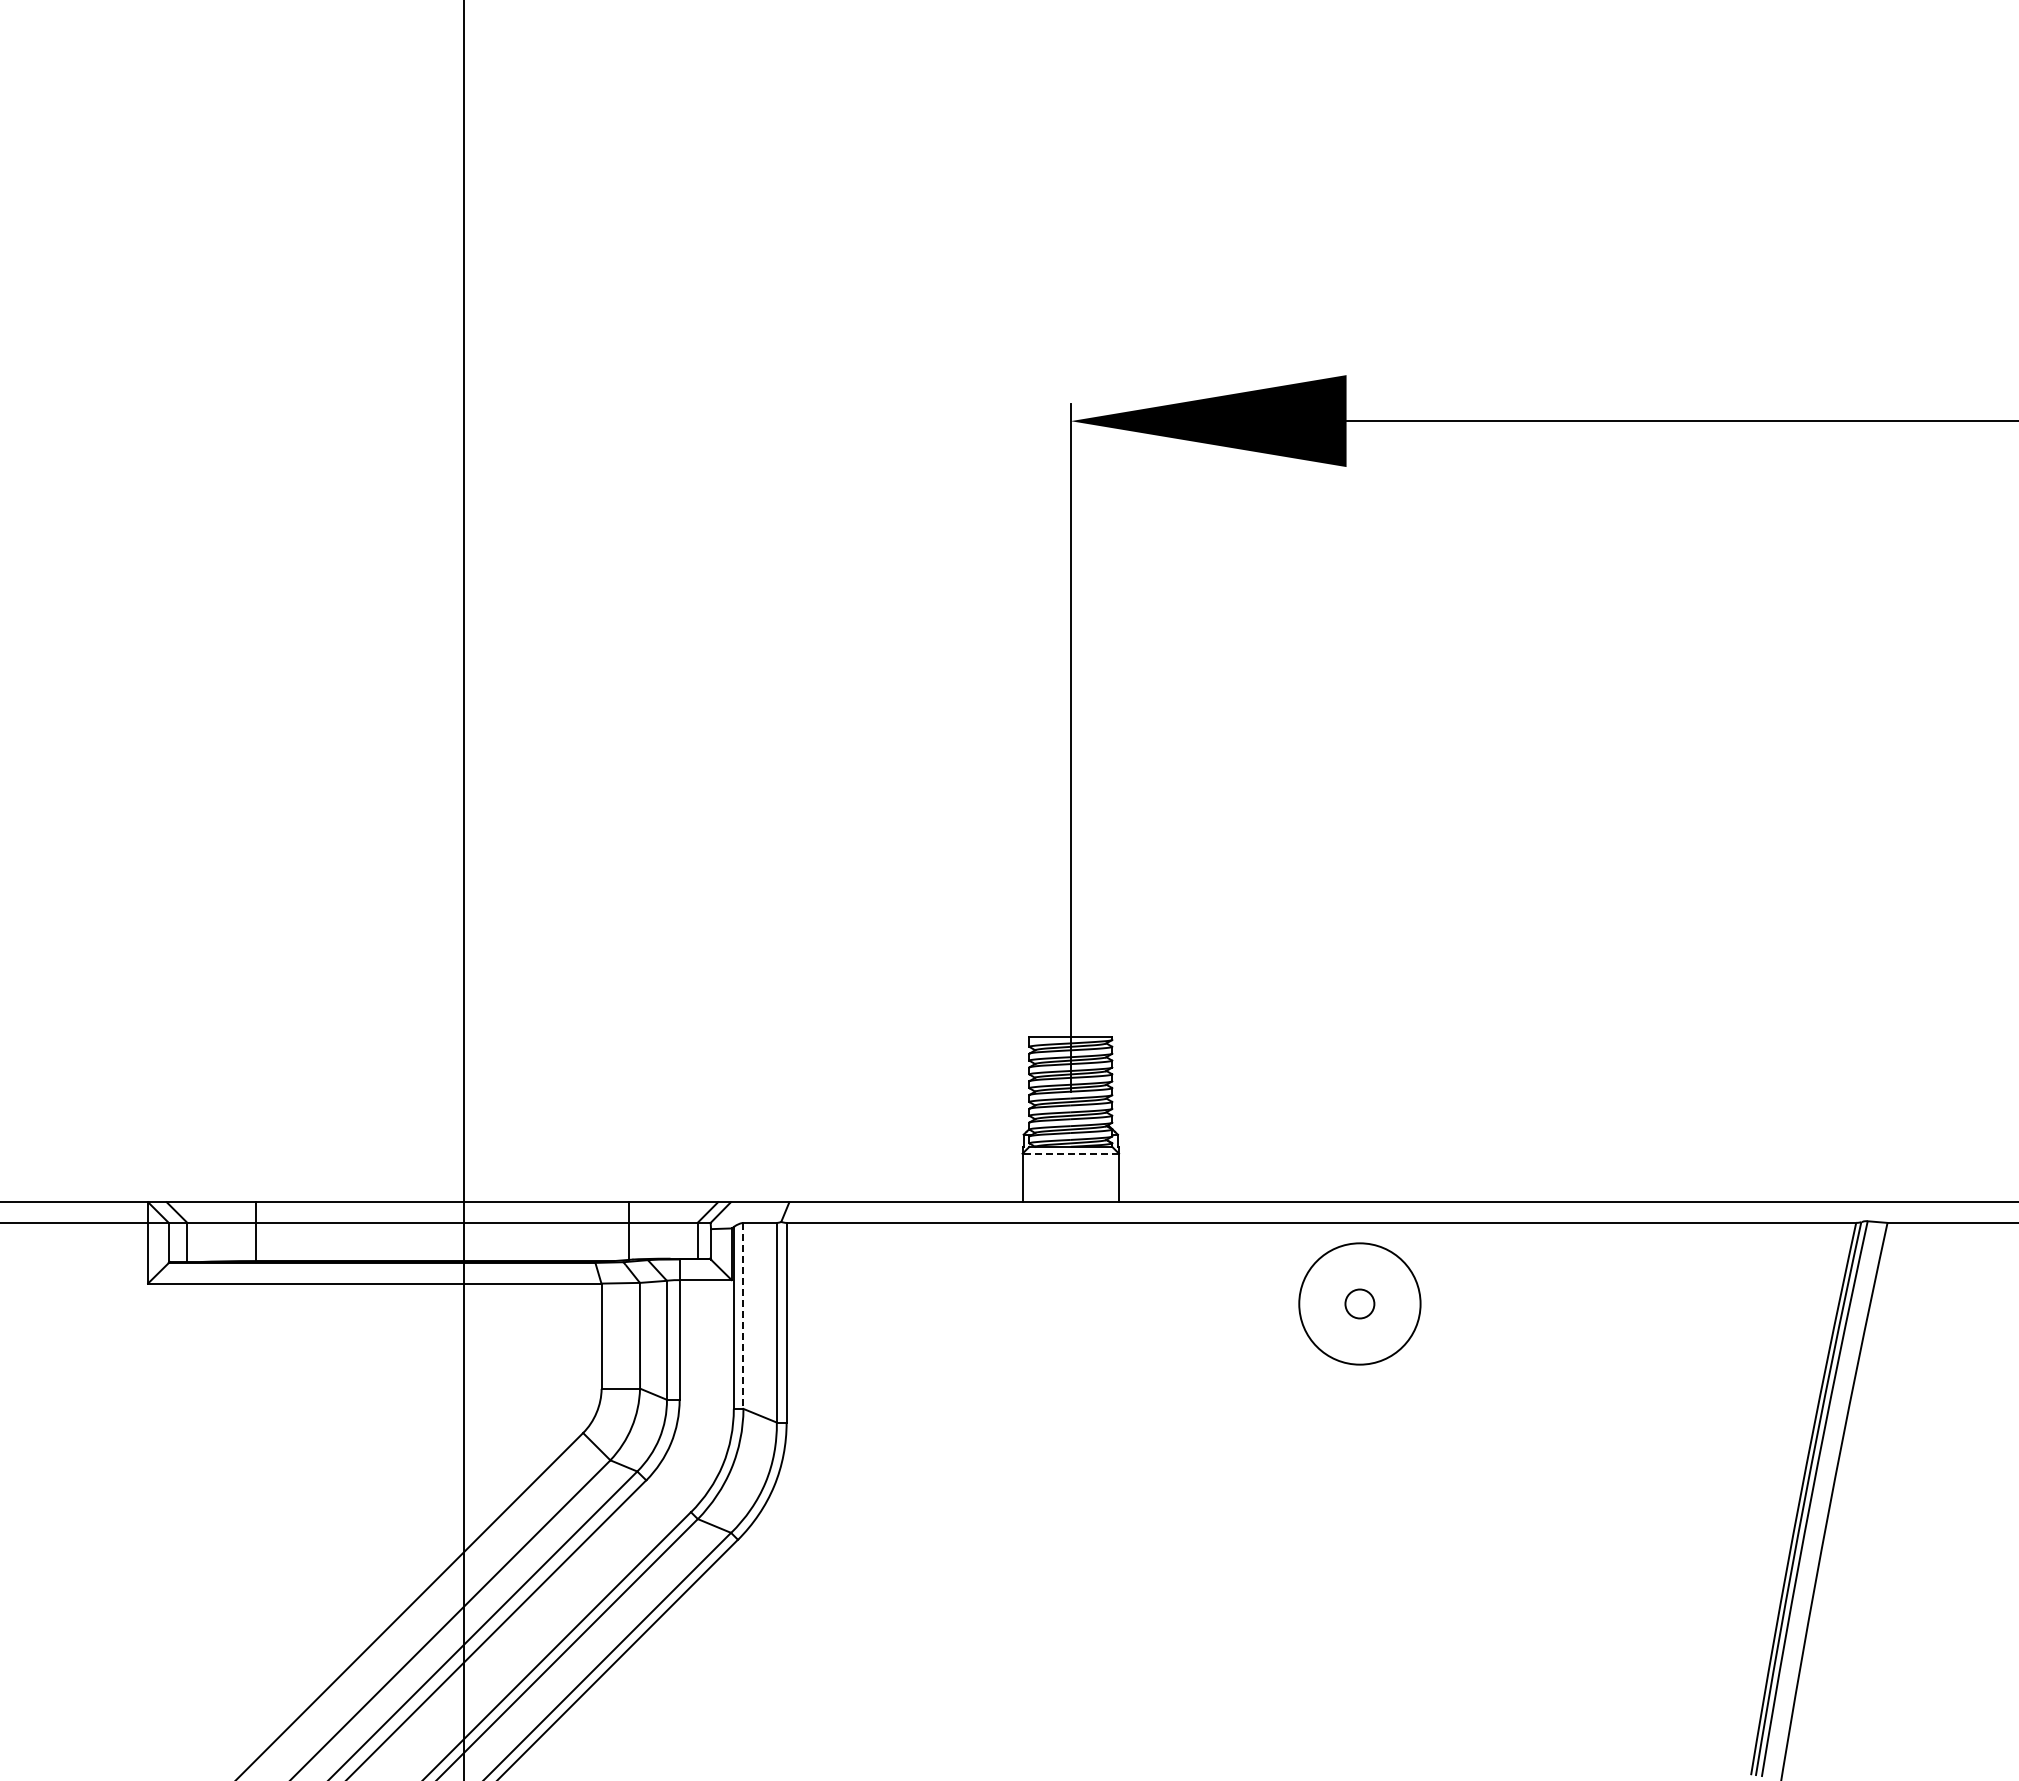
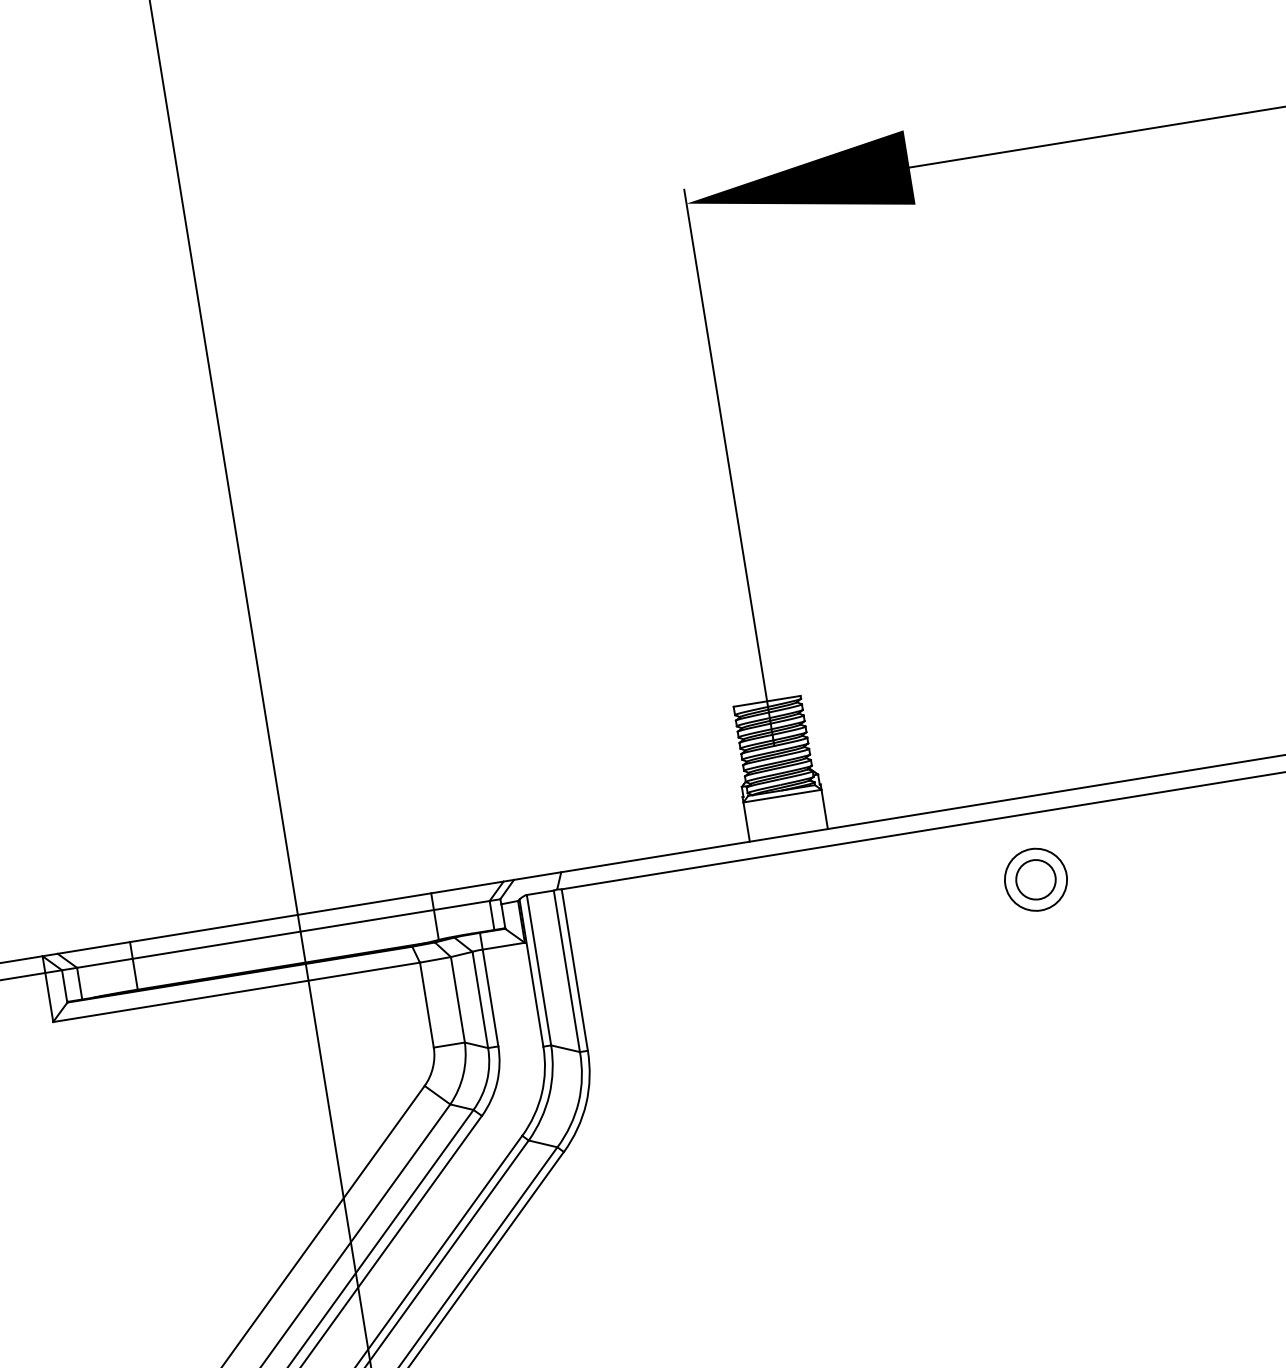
line: (1070, 1153) -> (782, 796), dashed -> solid
circle: (1359, 1303) -> (1035, 879), size x0.62
circle: (1359, 1303) -> (1035, 879), size x1.67
line: (743, 1315) -> (538, 969), dashed -> solid

